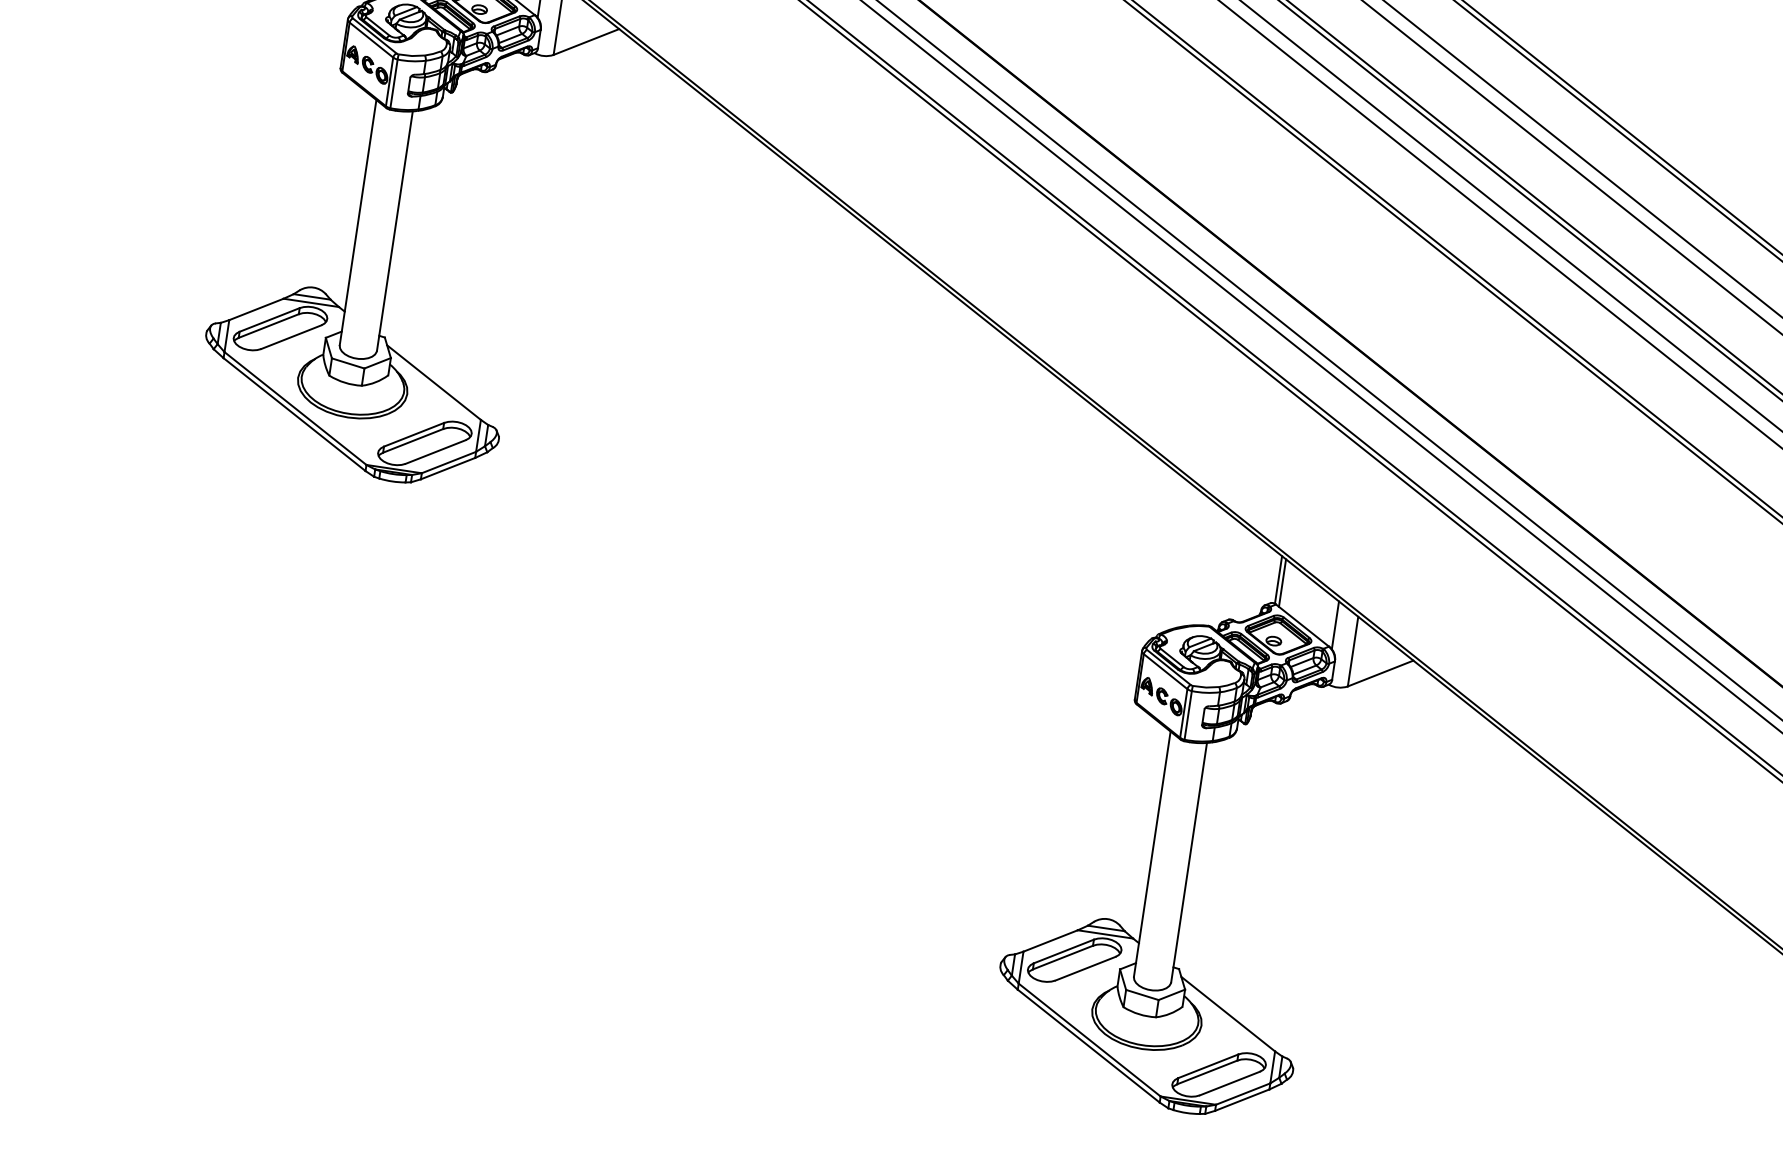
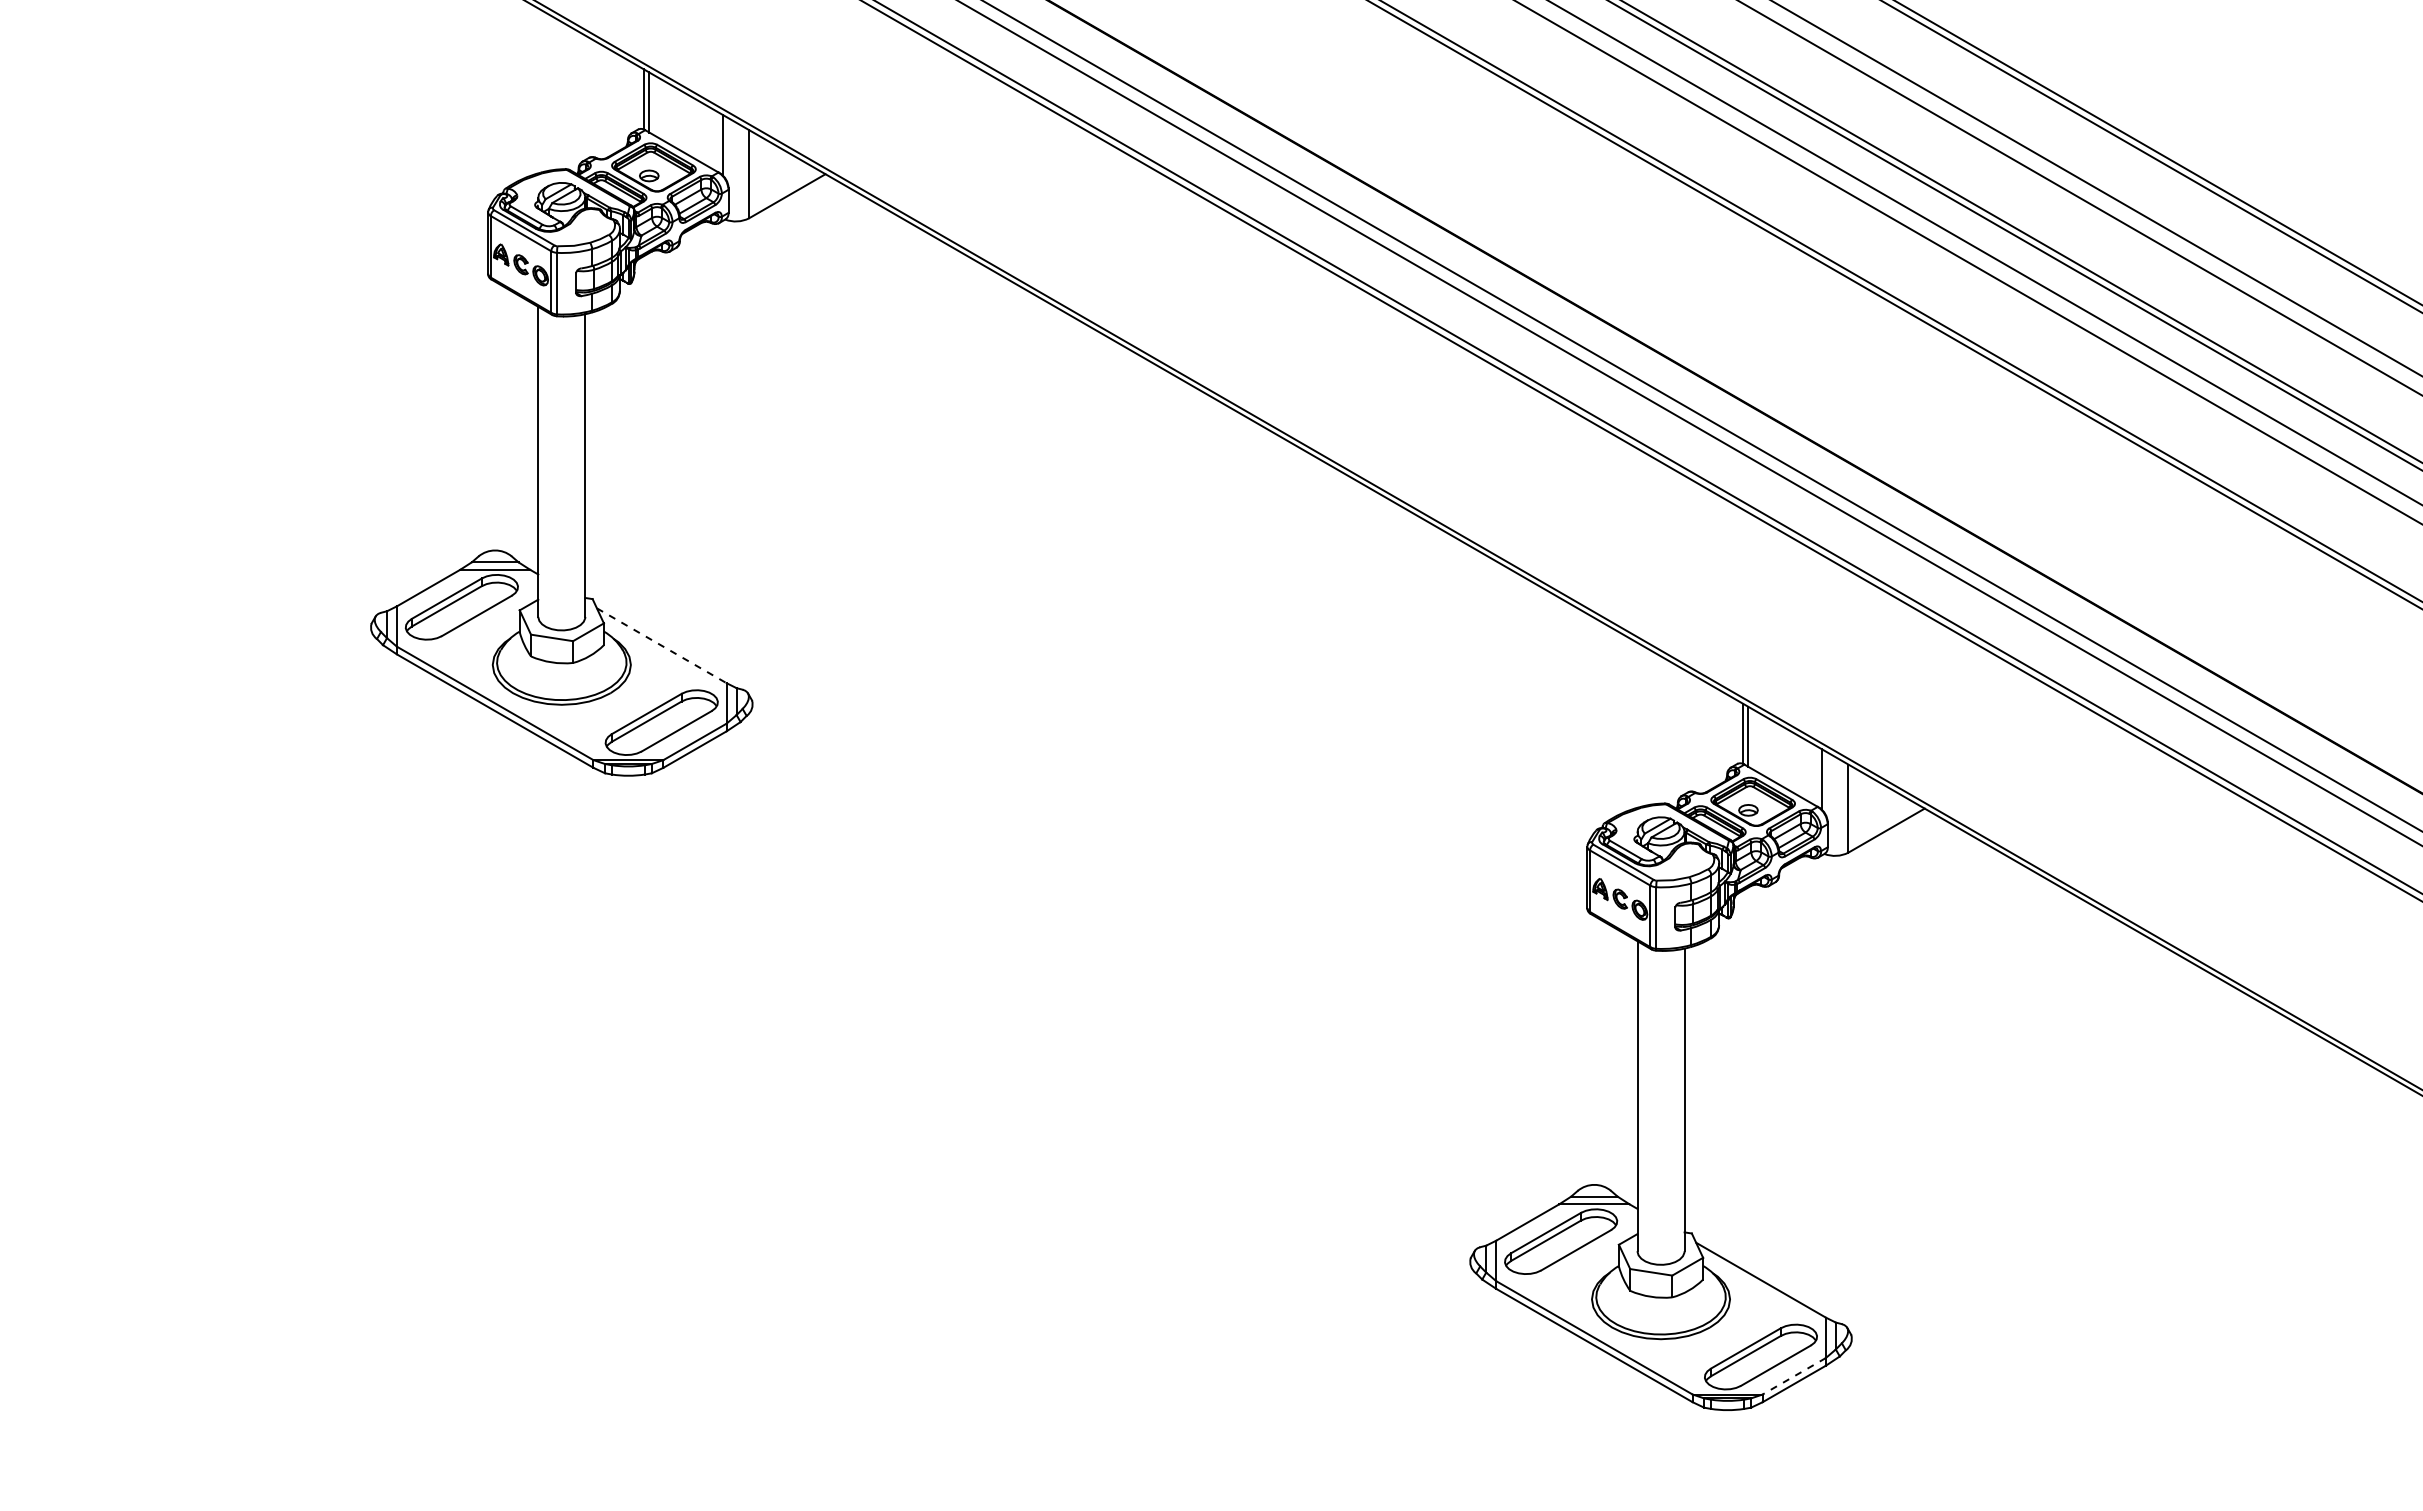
line: (433, 382) -> (661, 645), solid -> dashed
line: (1242, 1094) -> (1793, 1376), solid -> dashed

